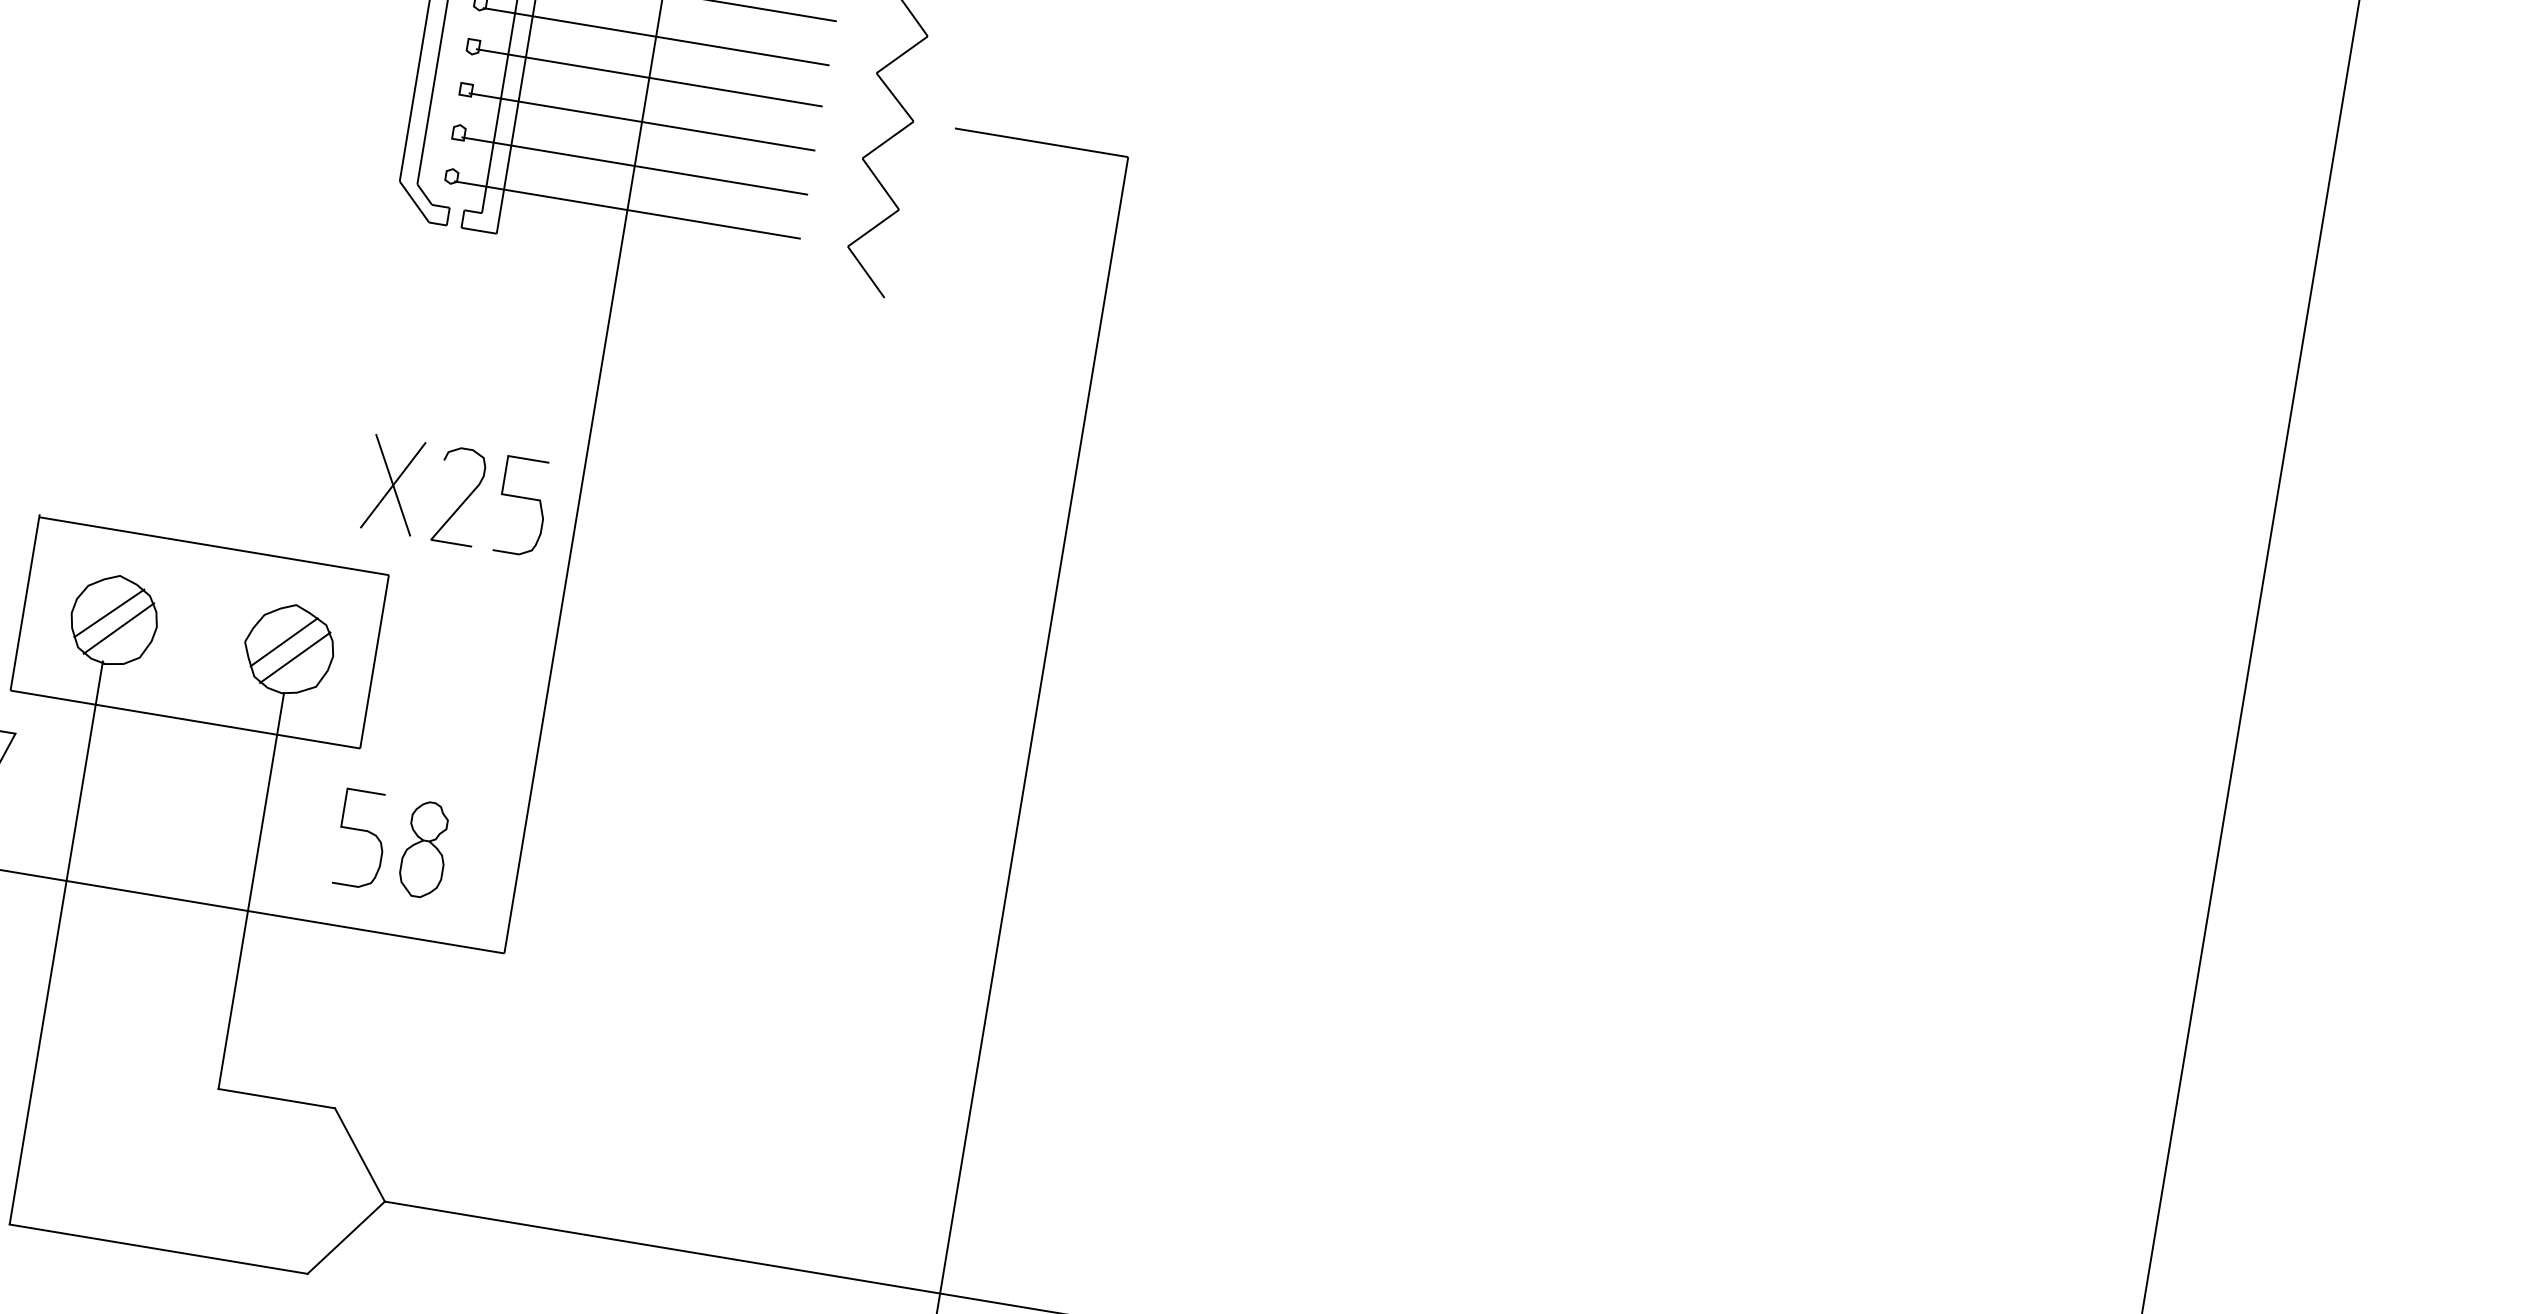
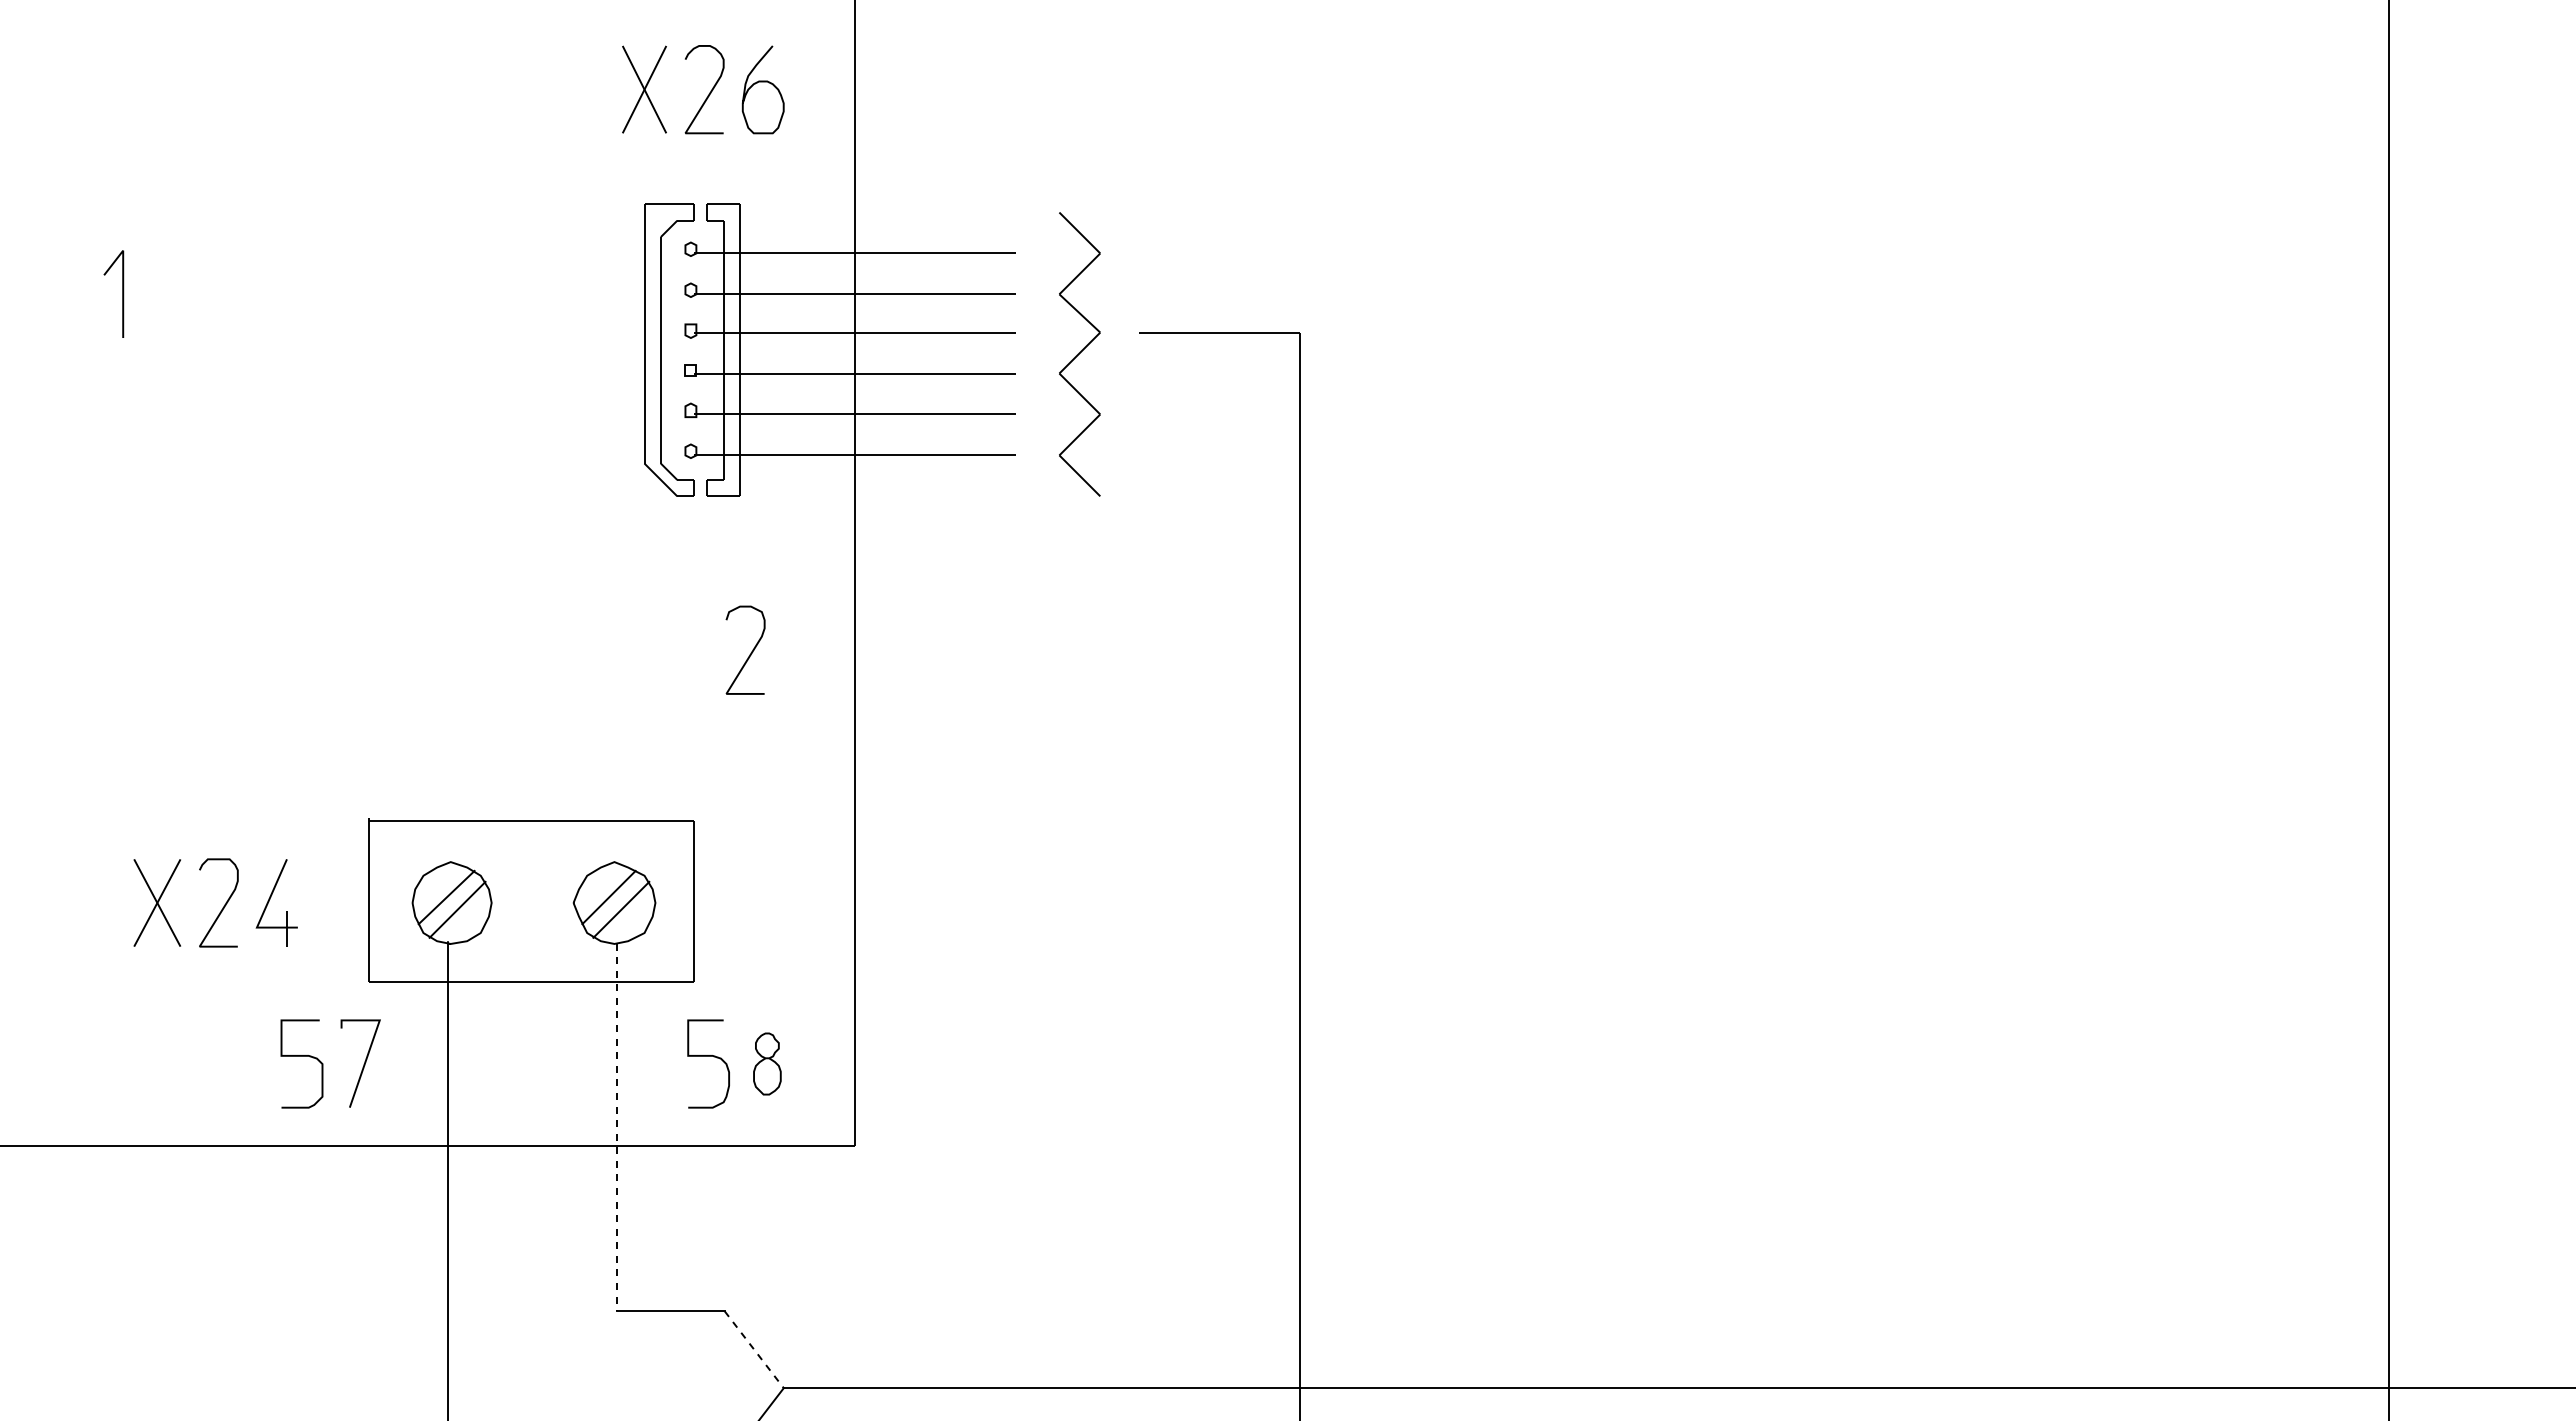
part: (392, 485) -> (683, 739), removed
curve: (465, 498) -> (751, 651), moved
curve: (523, 498) -> (803, 731), removed
part: (425, 849) -> (767, 1063), size x0.7
line: (251, 891) -> (616, 1127), solid -> dashed
line: (360, 1155) -> (754, 1350), solid -> dashed

